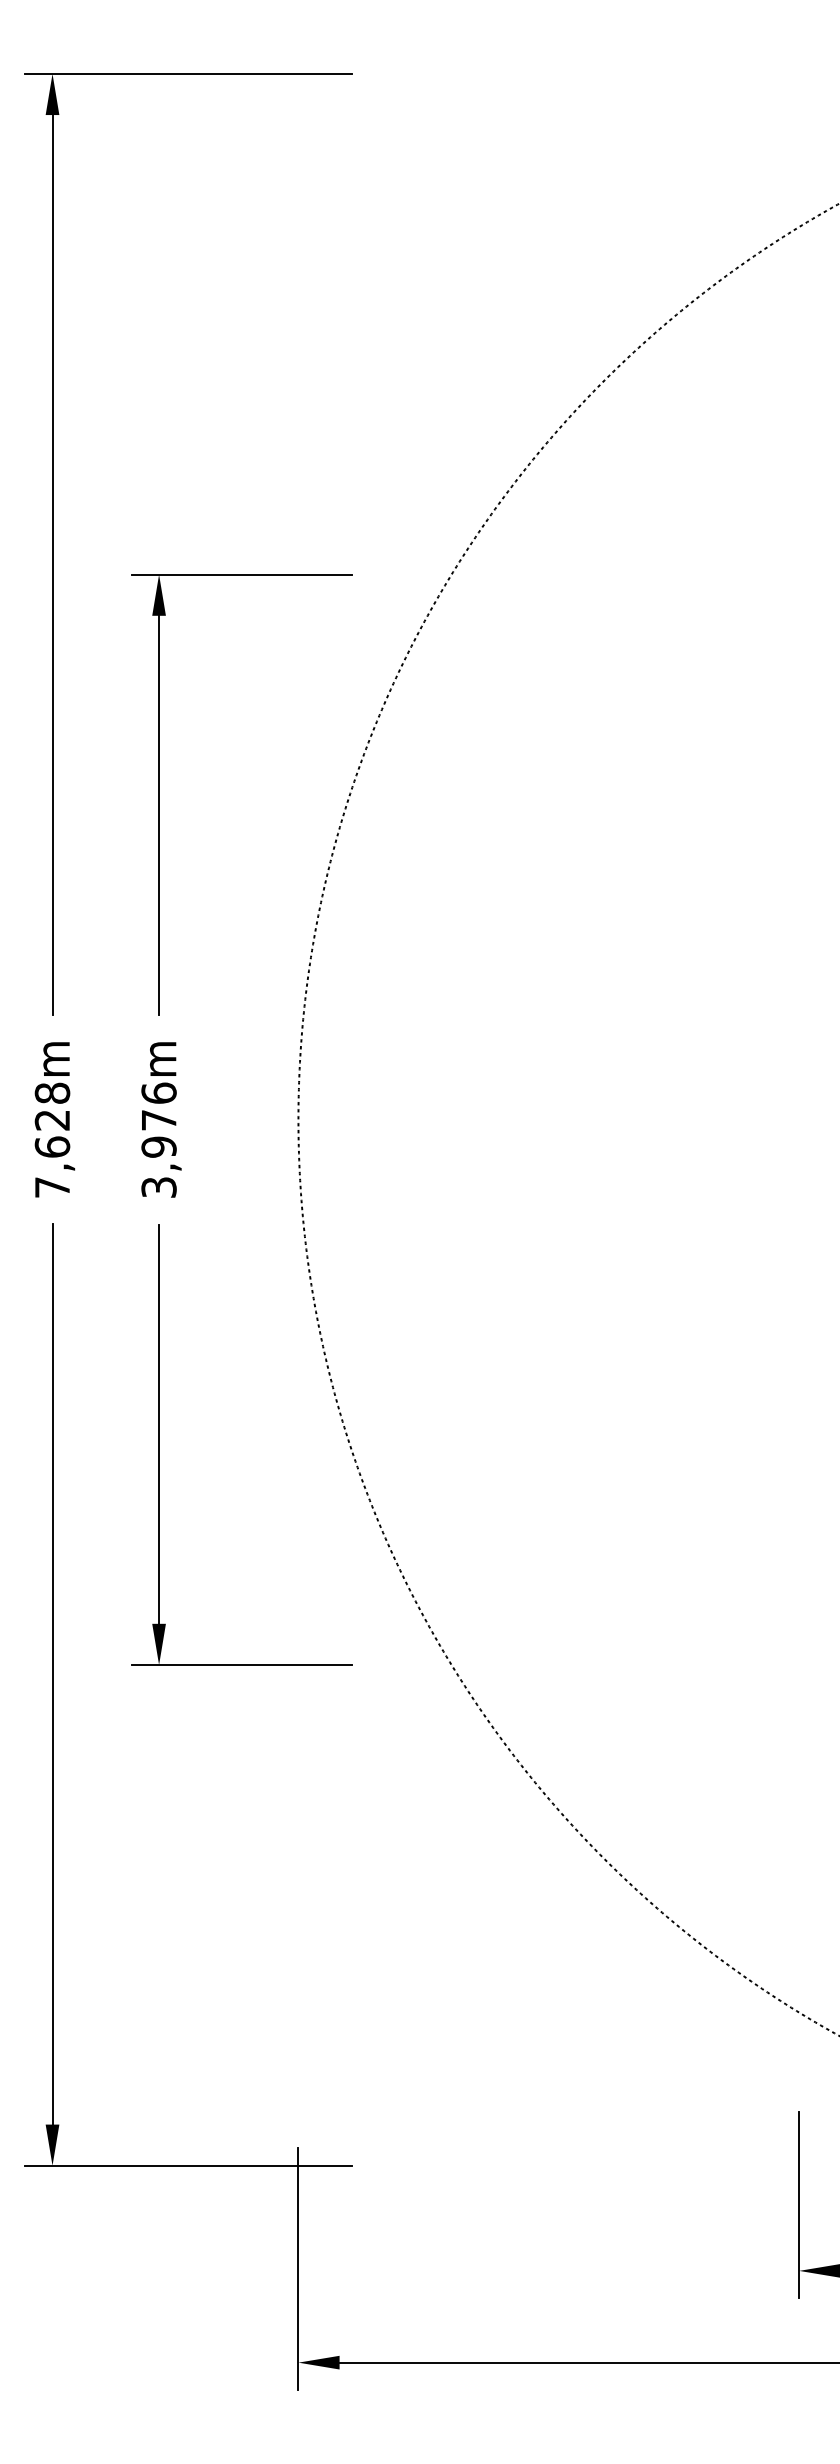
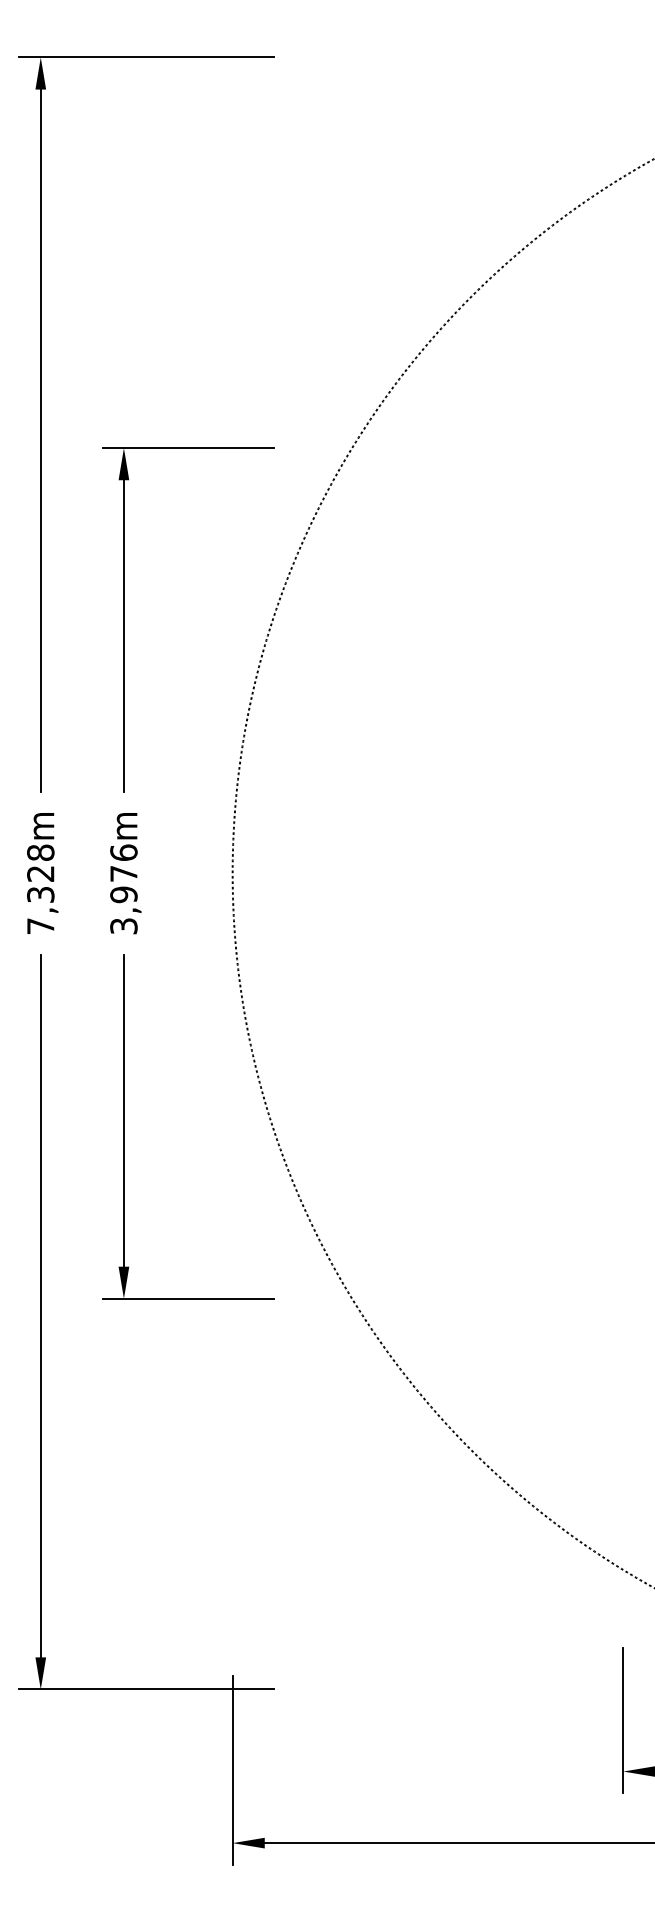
text: (52, 1146) -> (40, 894), 7,628m -> 7,328m

